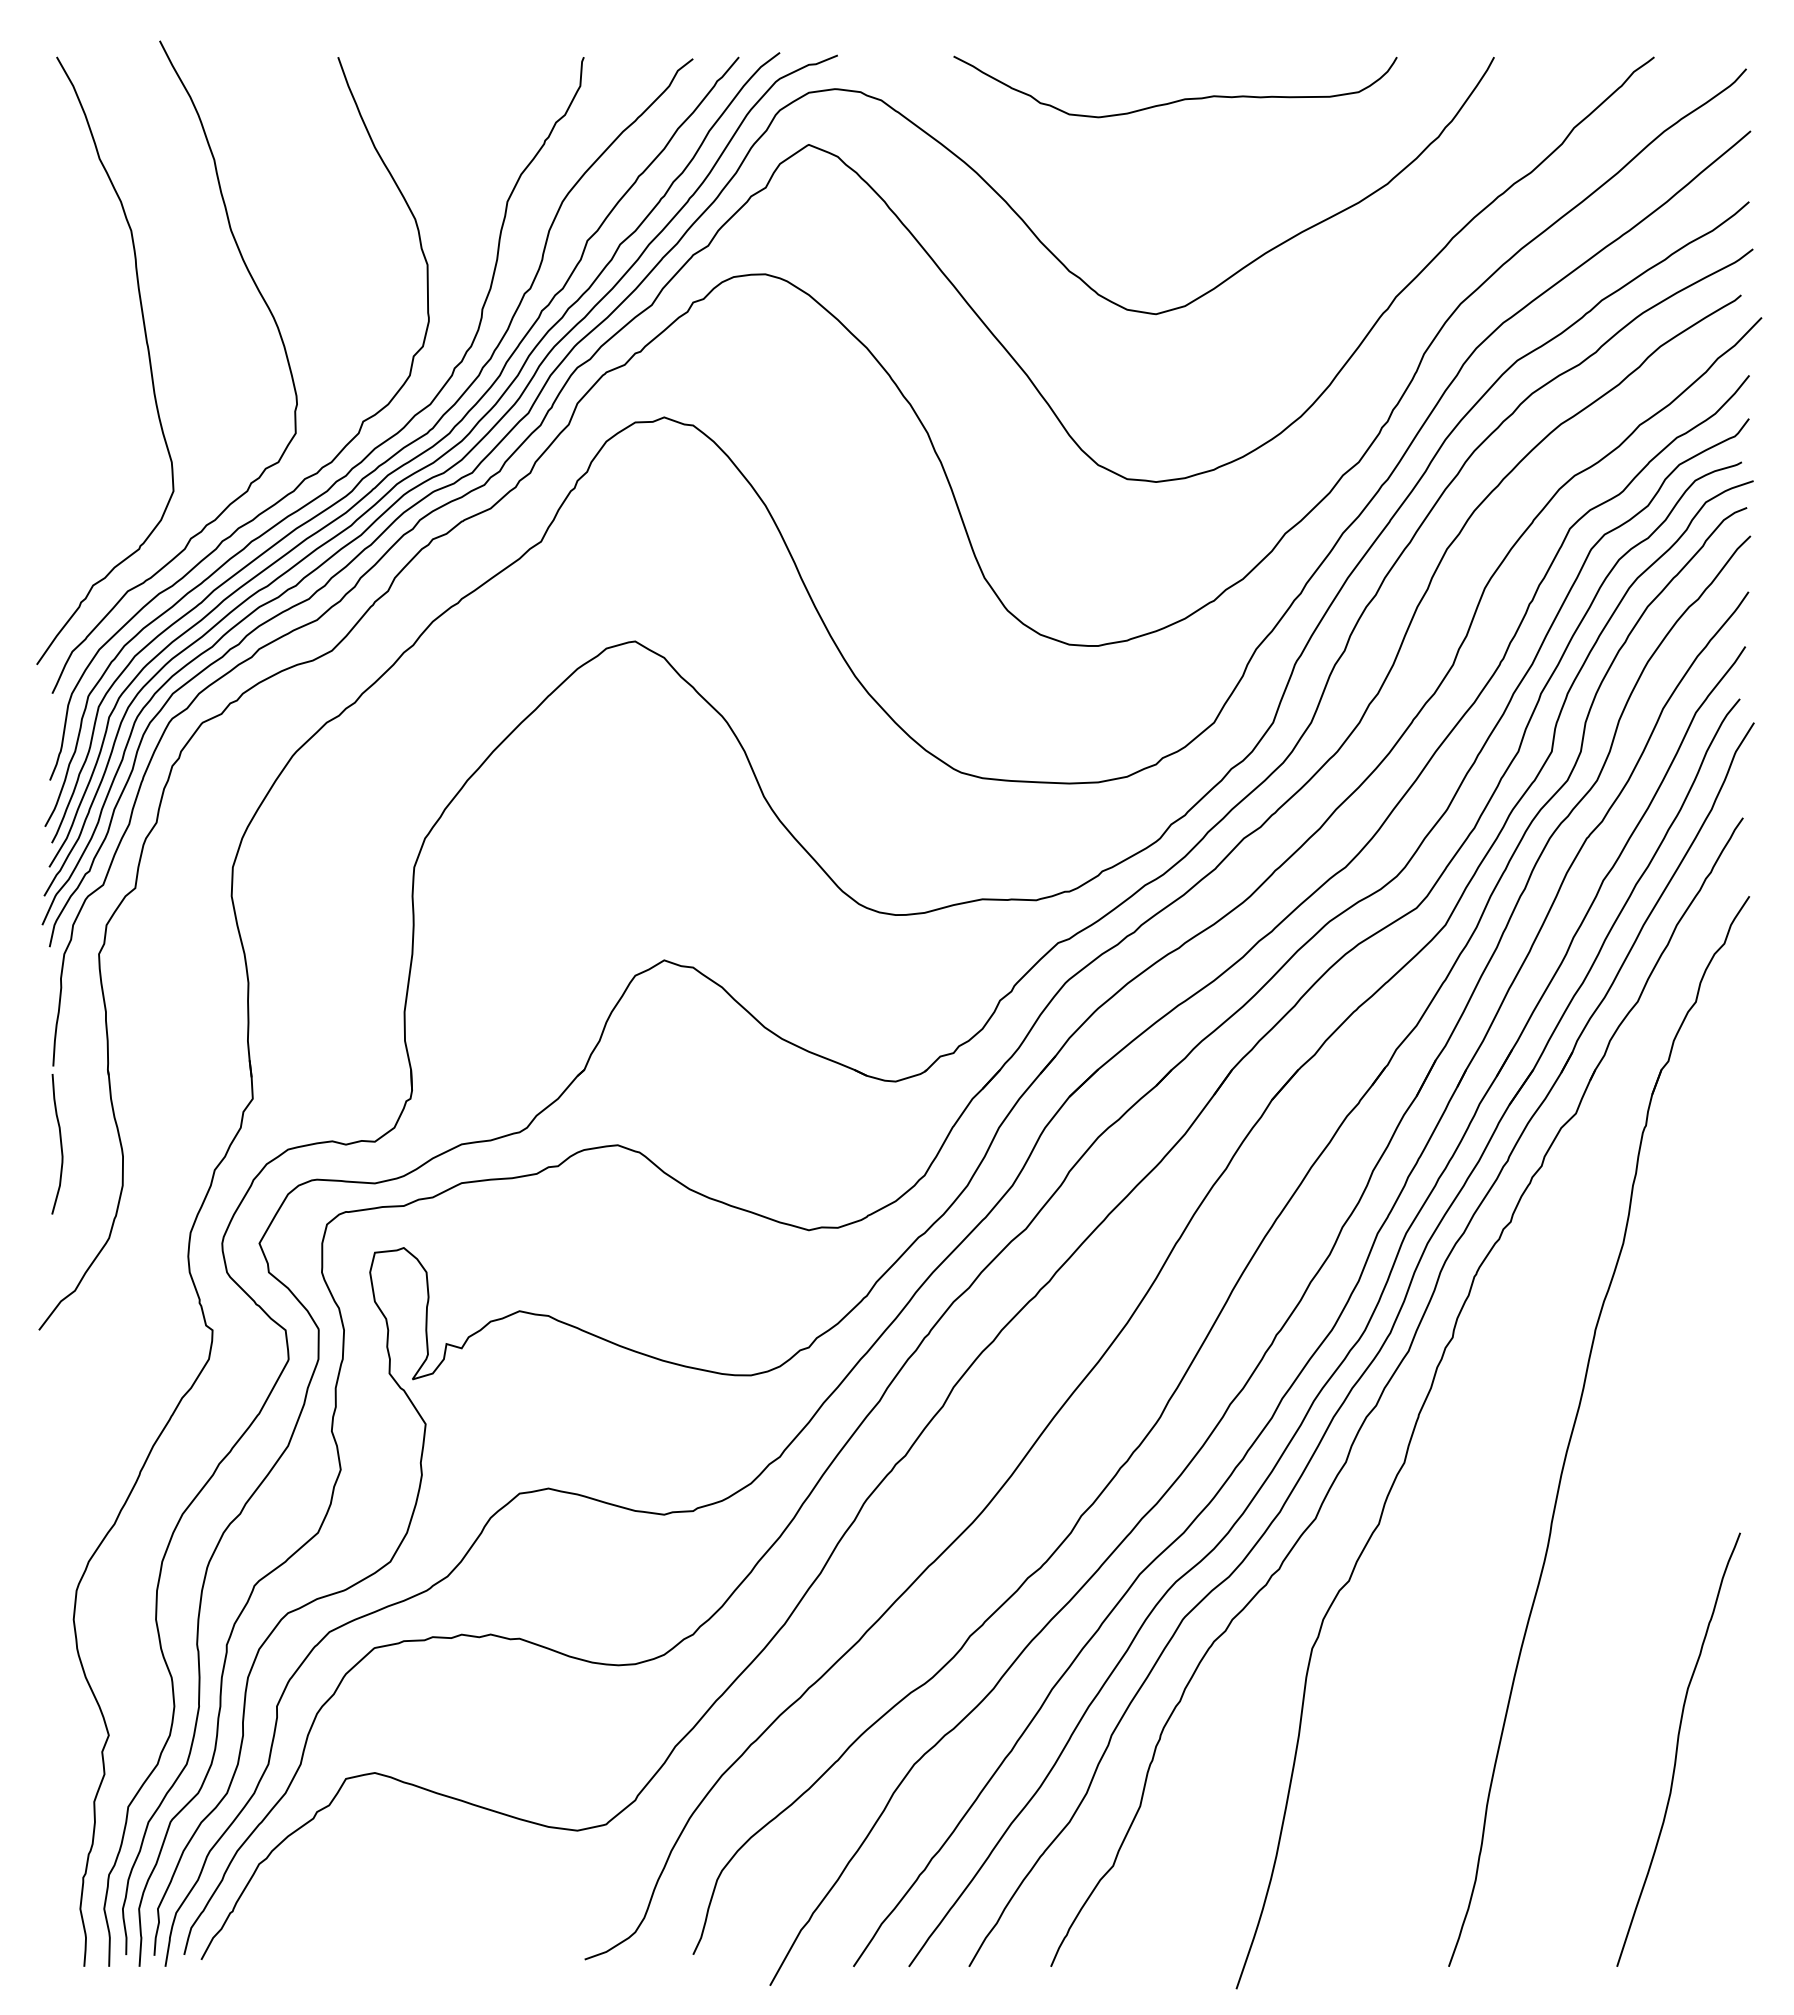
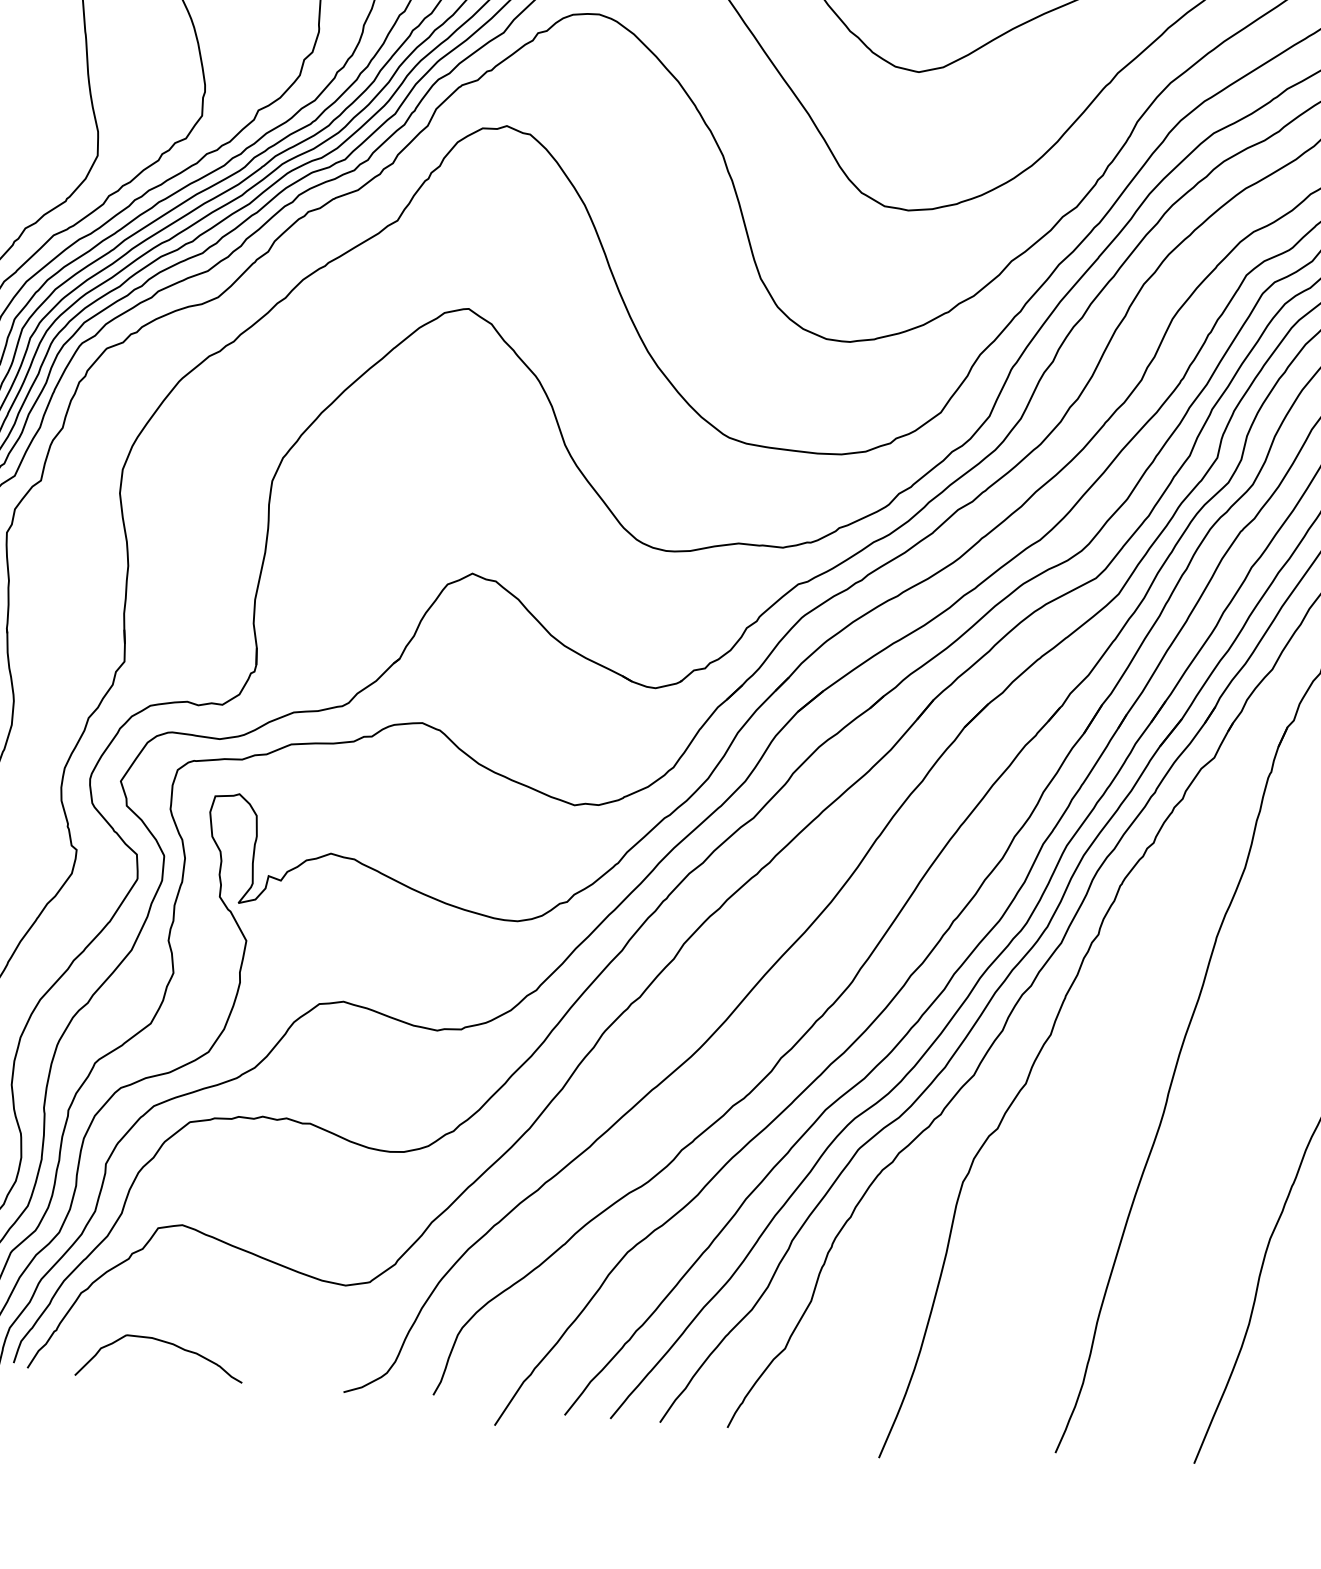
curve: (364, 1916) -> (164, 1342), added

